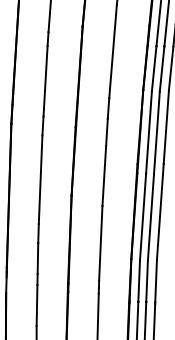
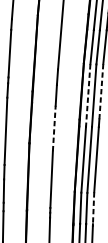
line: (166, 127) -> (101, 91), solid -> dashed
line: (148, 132) -> (87, 95), solid -> dashed
line: (104, 175) -> (54, 128), solid -> dashed
line: (156, 281) -> (93, 208), solid -> dashed

